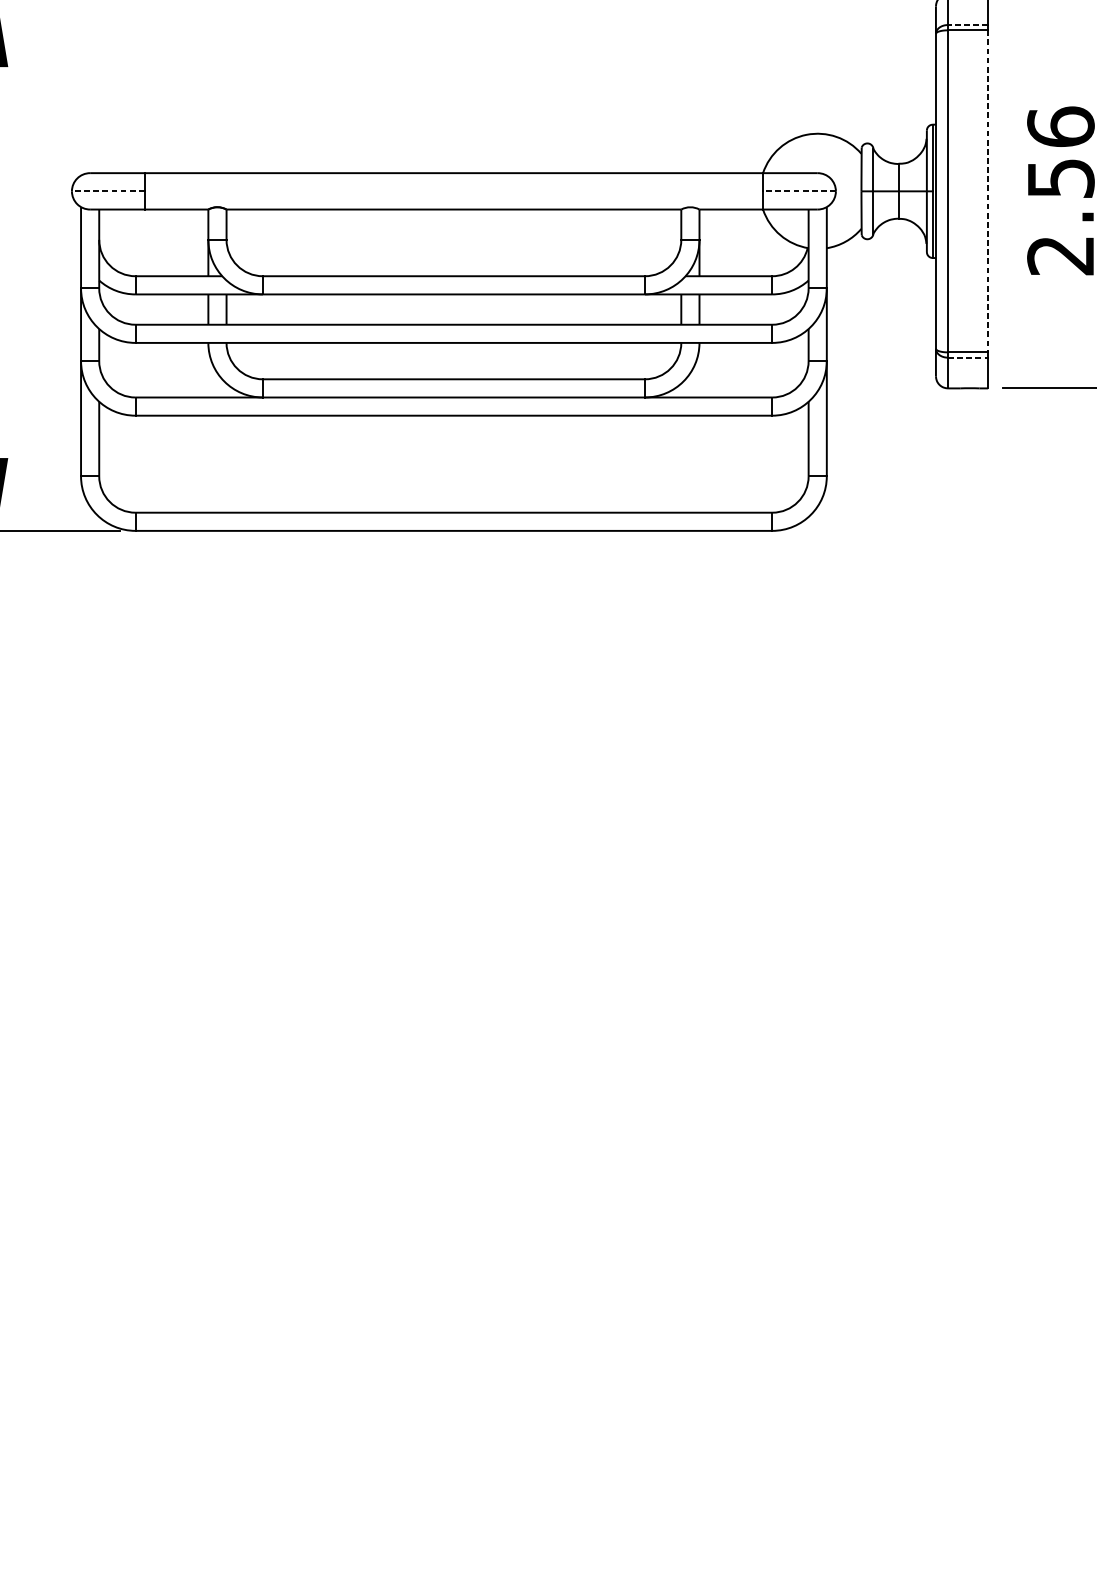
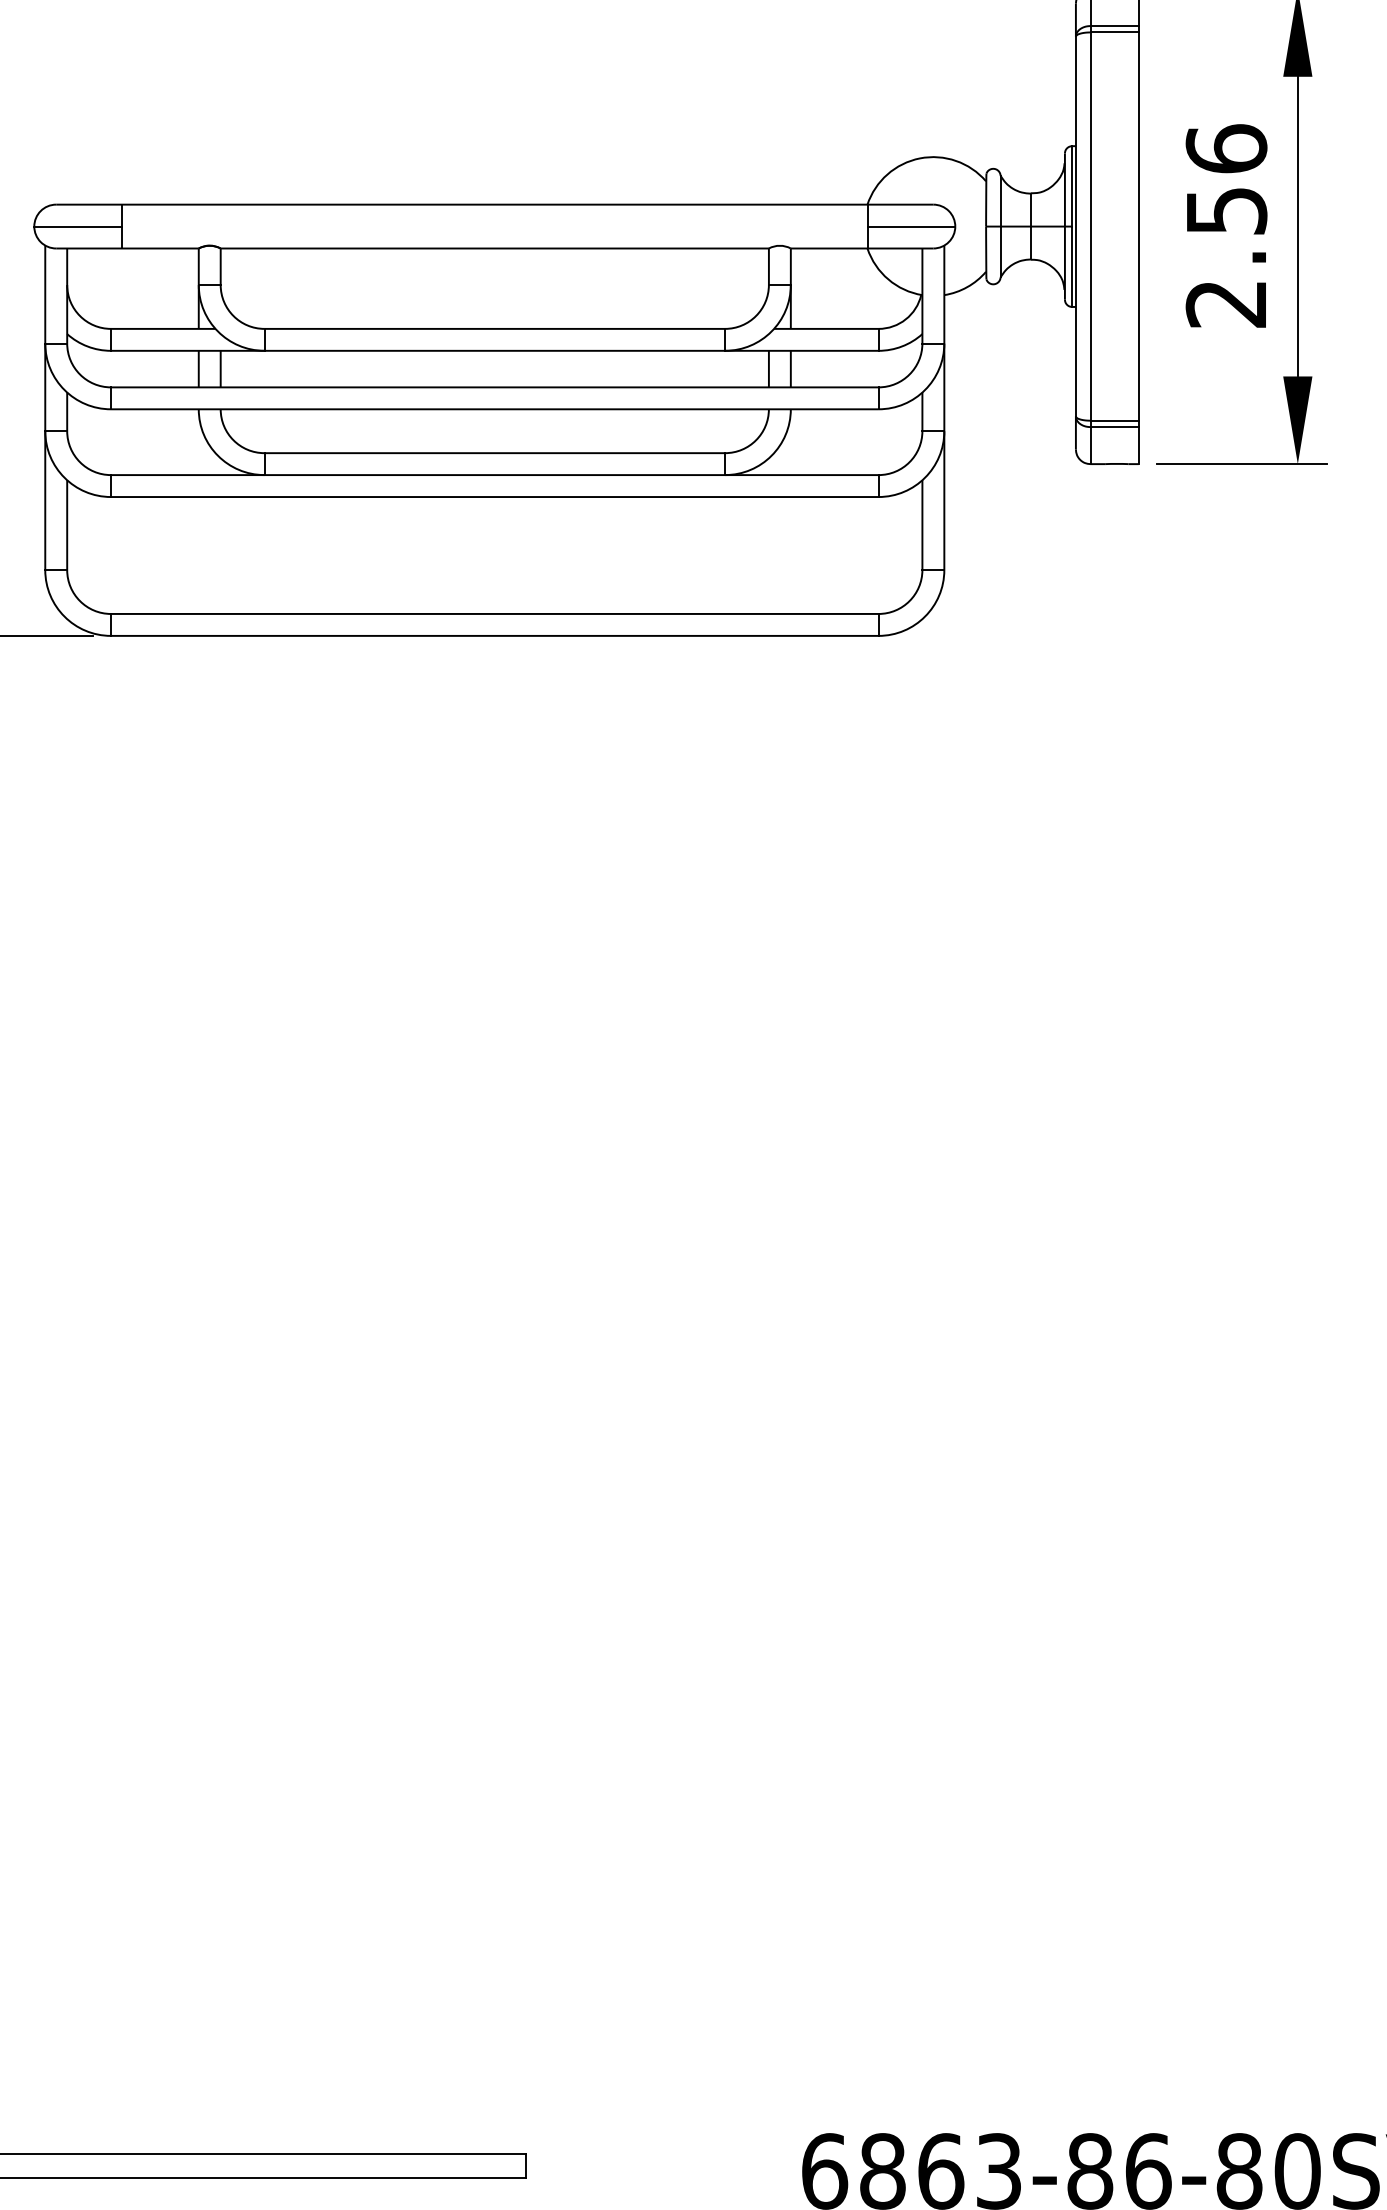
line: (967, 25) -> (1114, 26), dashed -> solid
line: (108, 191) -> (78, 226), dashed -> solid
line: (799, 191) -> (911, 226), dashed -> solid
line: (987, 192) -> (1138, 227), dashed -> solid
line: (968, 358) -> (1115, 427), dashed -> solid

